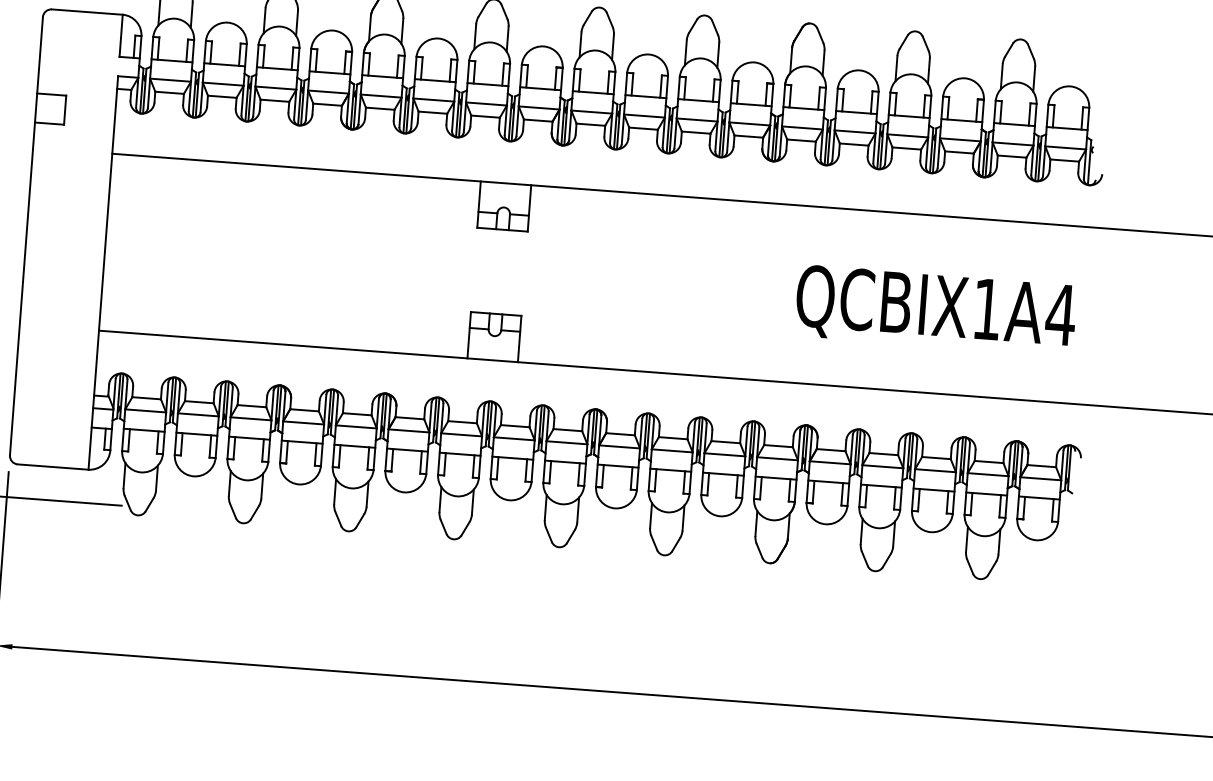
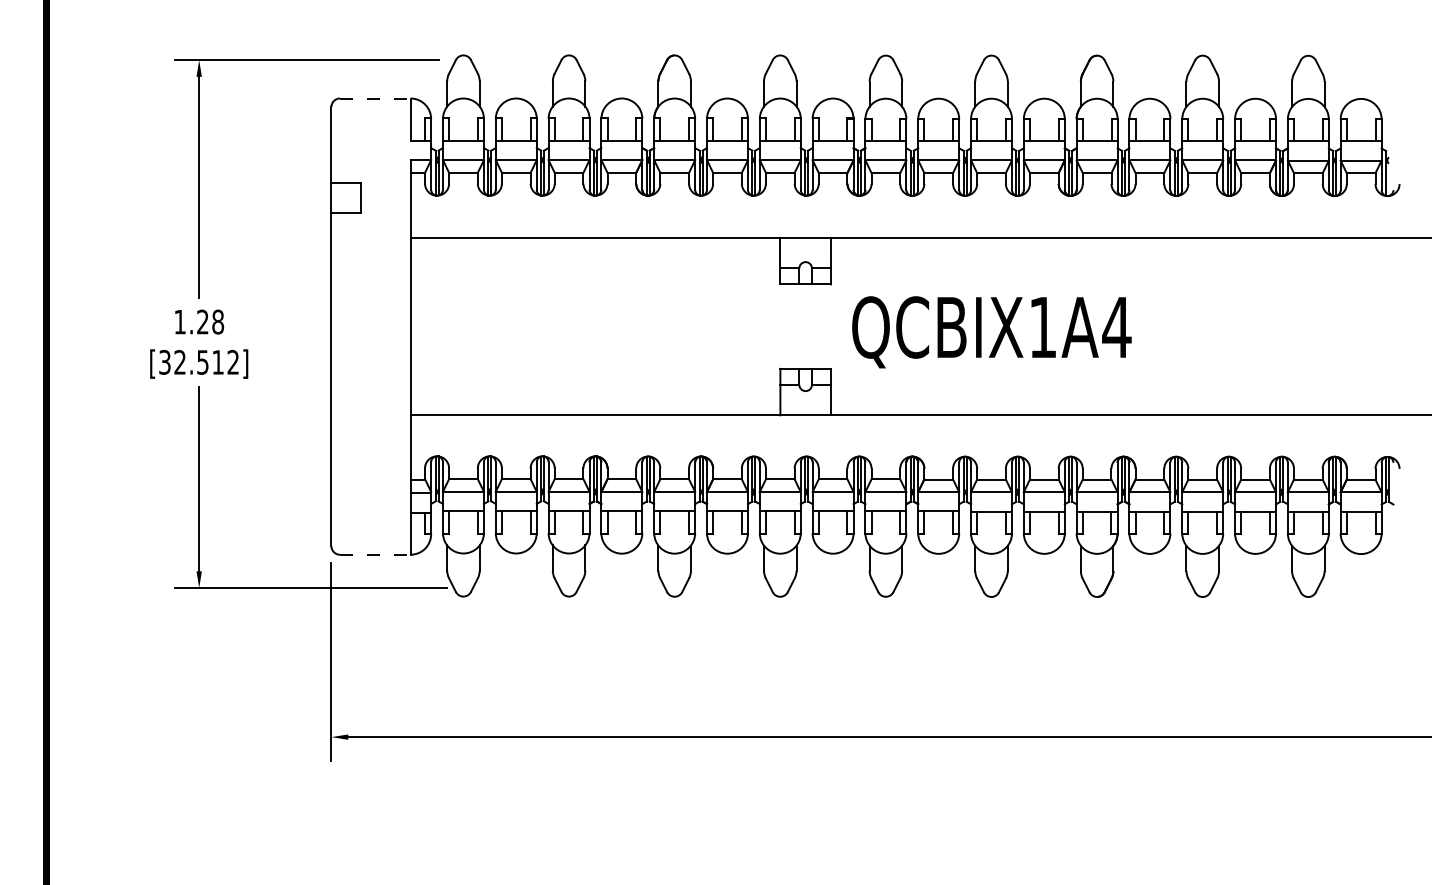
line: (87, 12) -> (375, 98), solid -> dashed
text: (935, 310) -> (991, 332), moved
line: (53, 466) -> (375, 554), solid -> dashed

